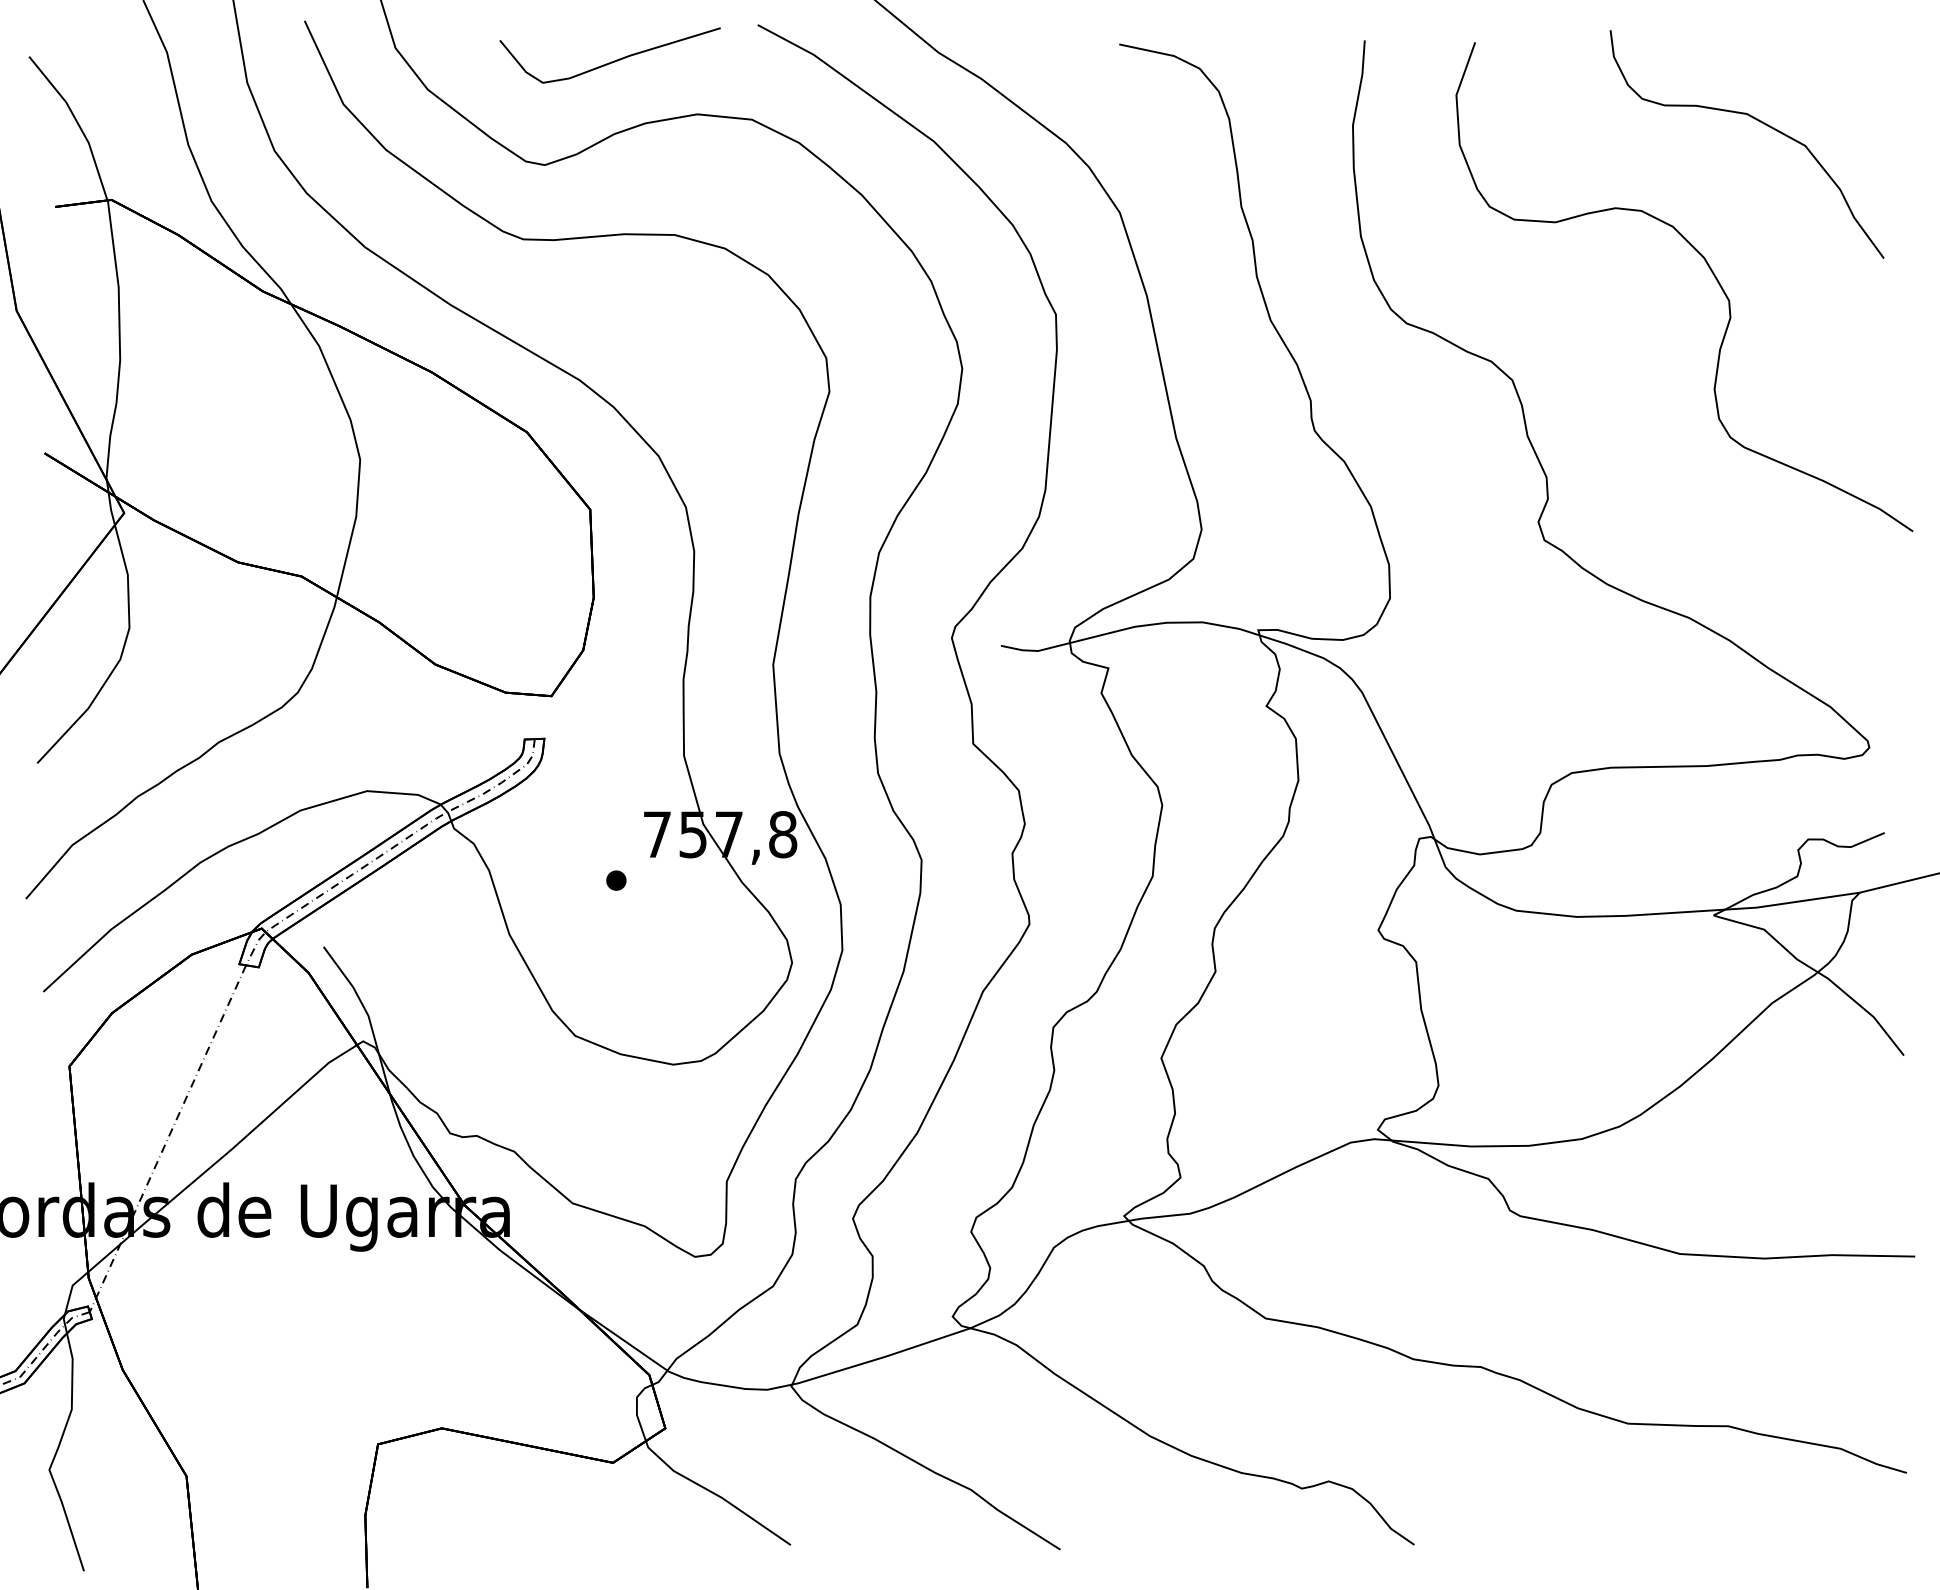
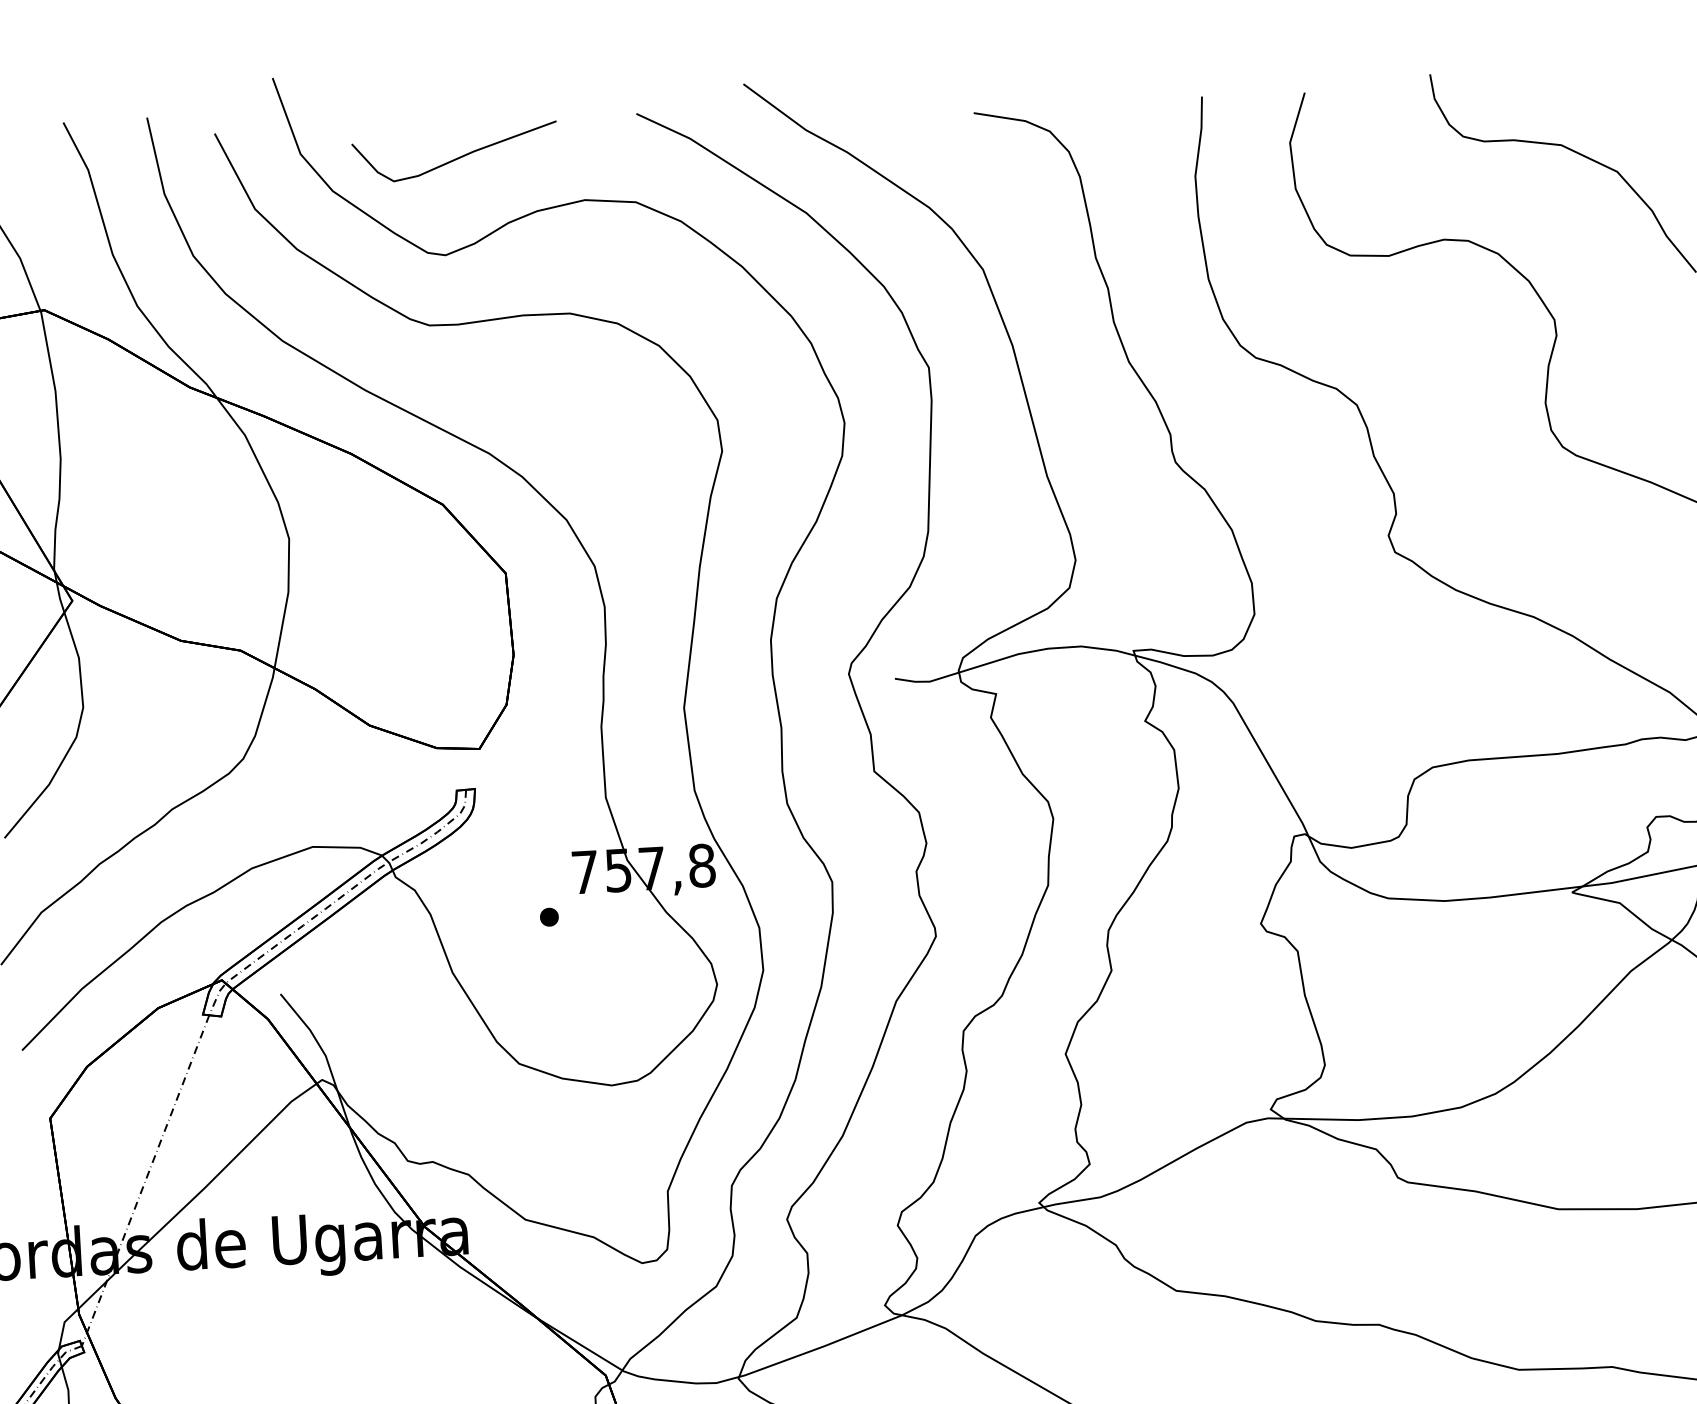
curve: (611, 61) -> (456, 157), moved

